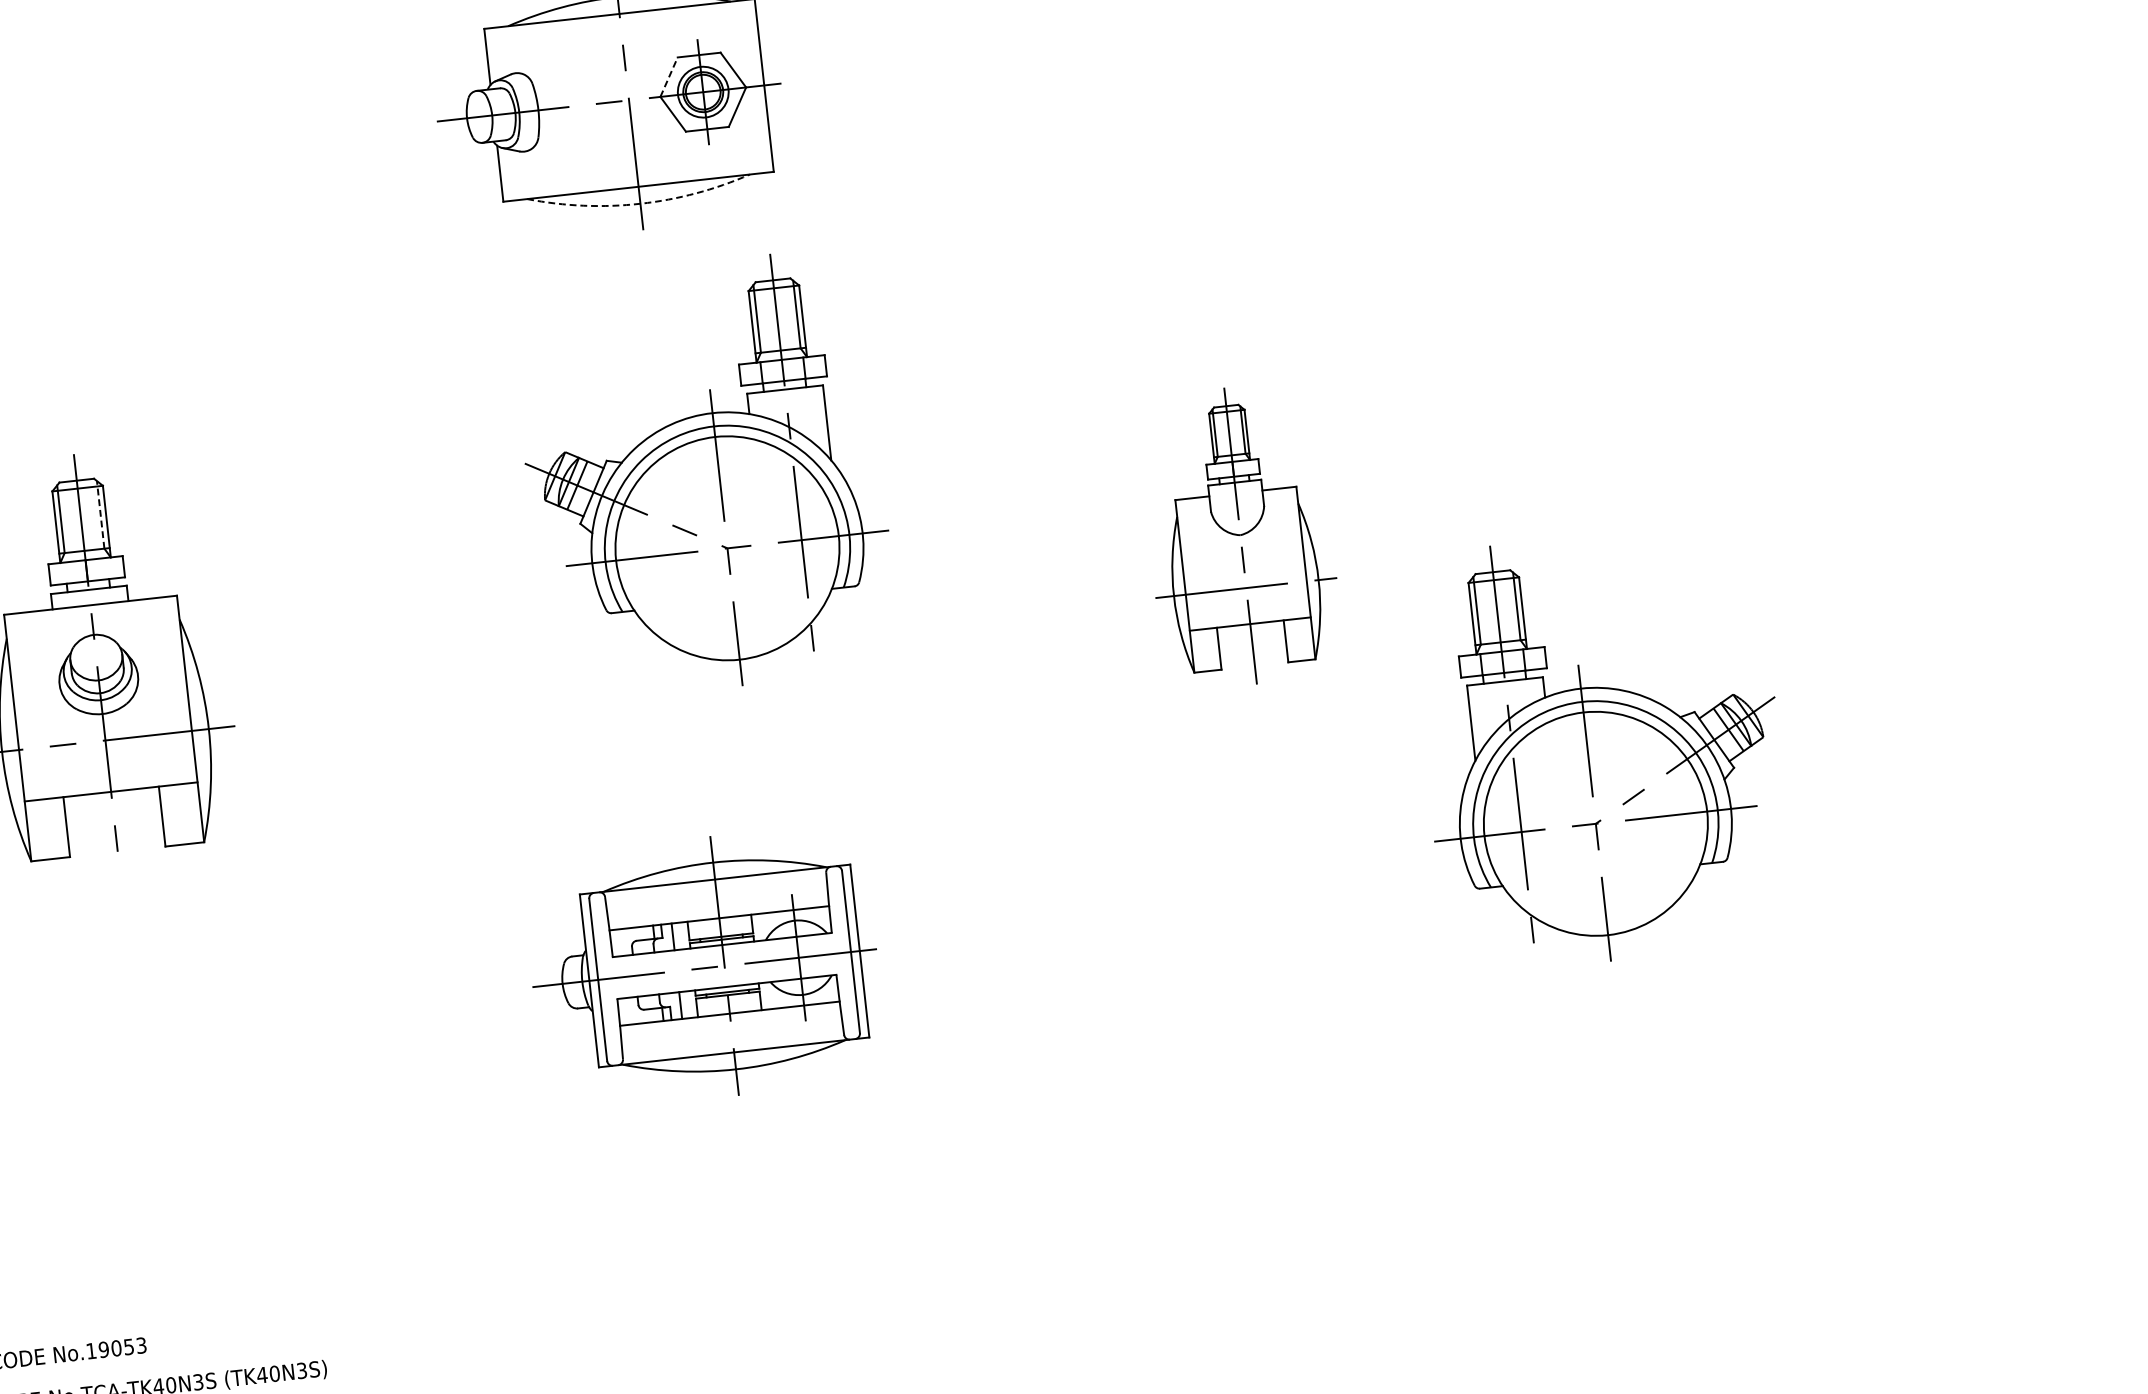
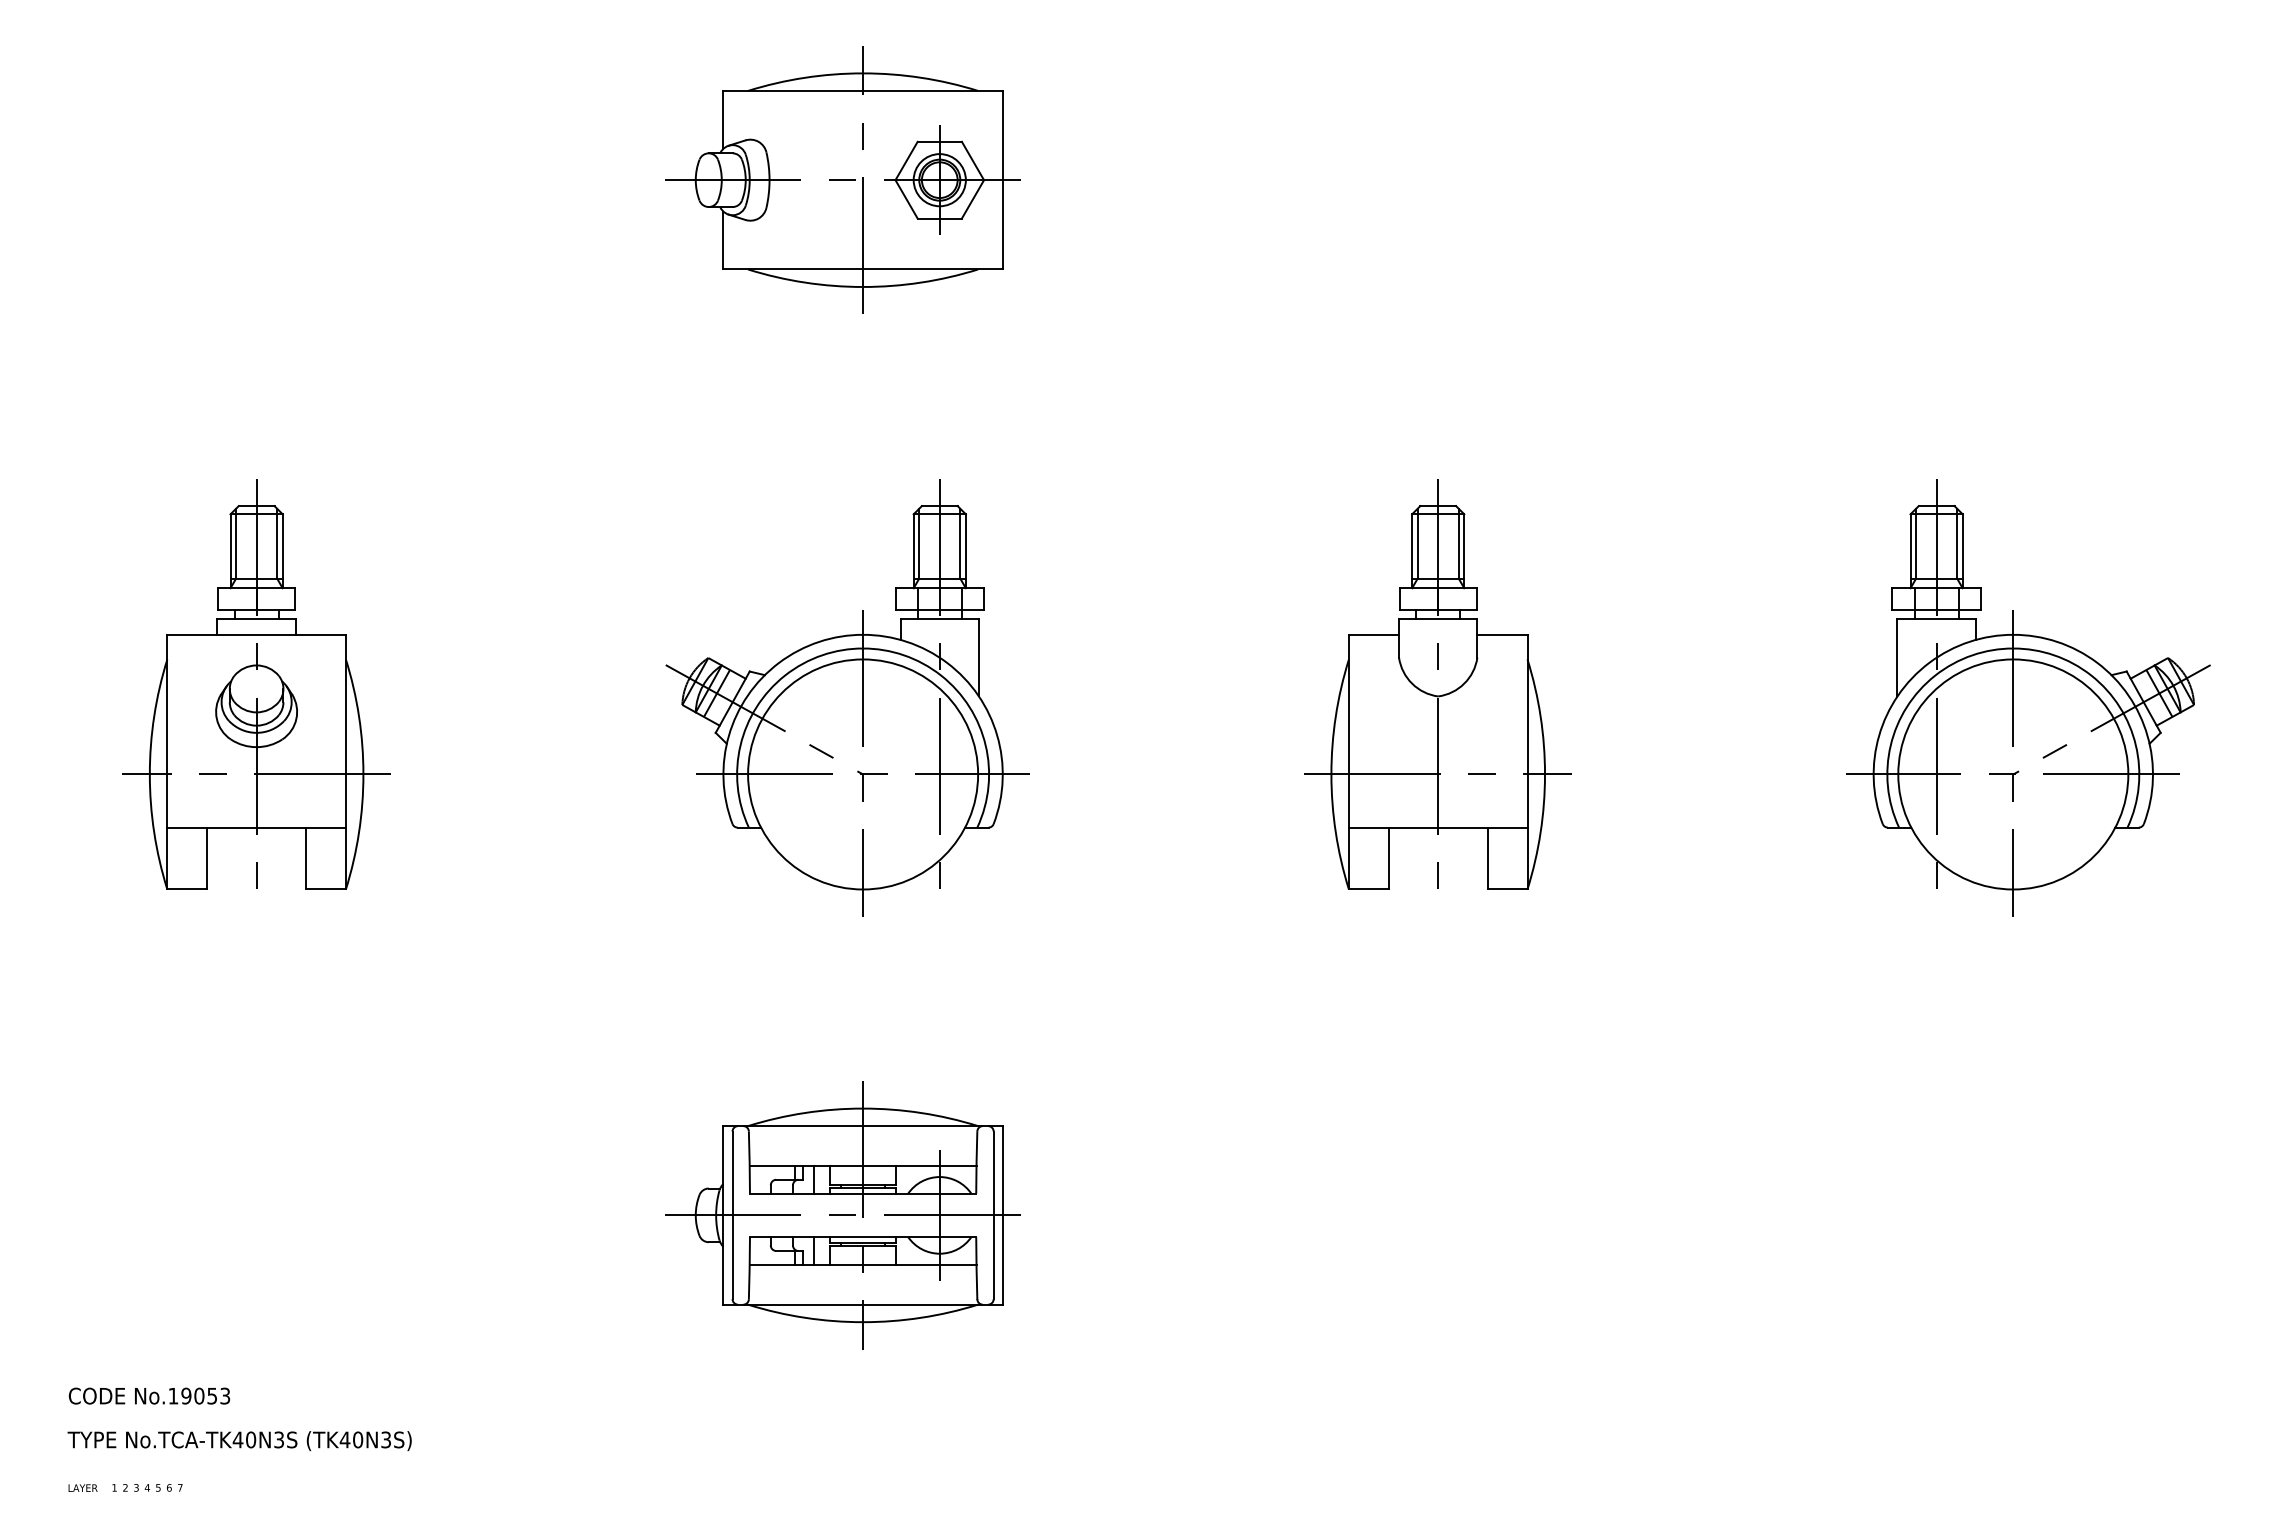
line: (668, 76) -> (906, 160), dashed -> solid
arc: (640, 204) -> (863, 287), dashed -> solid
part: (704, 475) -> (847, 697), moved
line: (100, 514) -> (277, 543), dashed -> solid
part: (1238, 527) -> (1437, 684), size x1.43
part: (1602, 747) -> (2028, 697), moved
part: (704, 968) -> (842, 1215), moved

